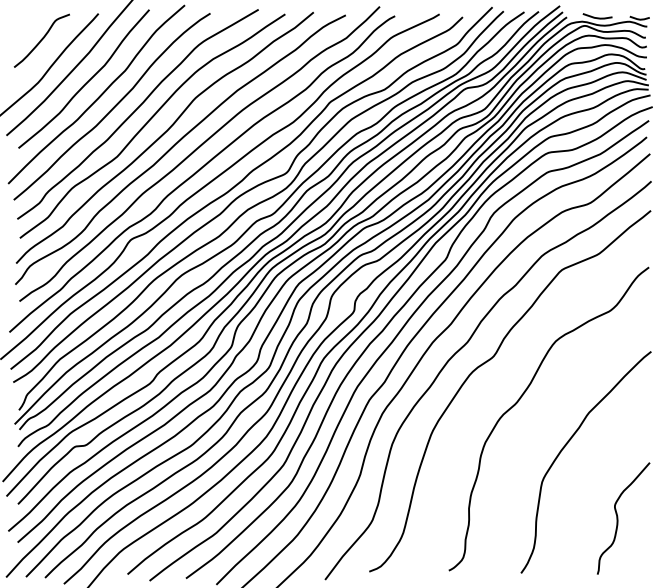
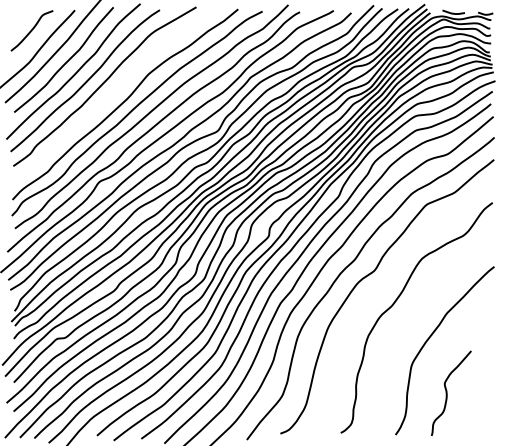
curve: (149, 121) -> (113, 92), removed
curve: (618, 518) -> (447, 393), moved

